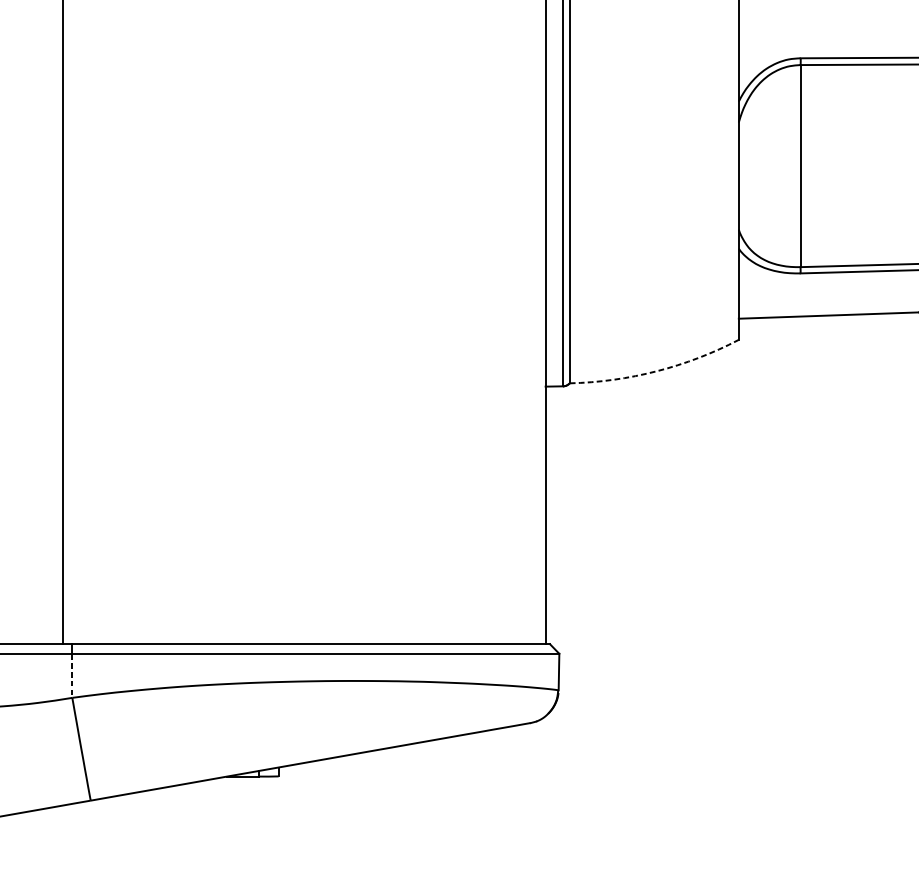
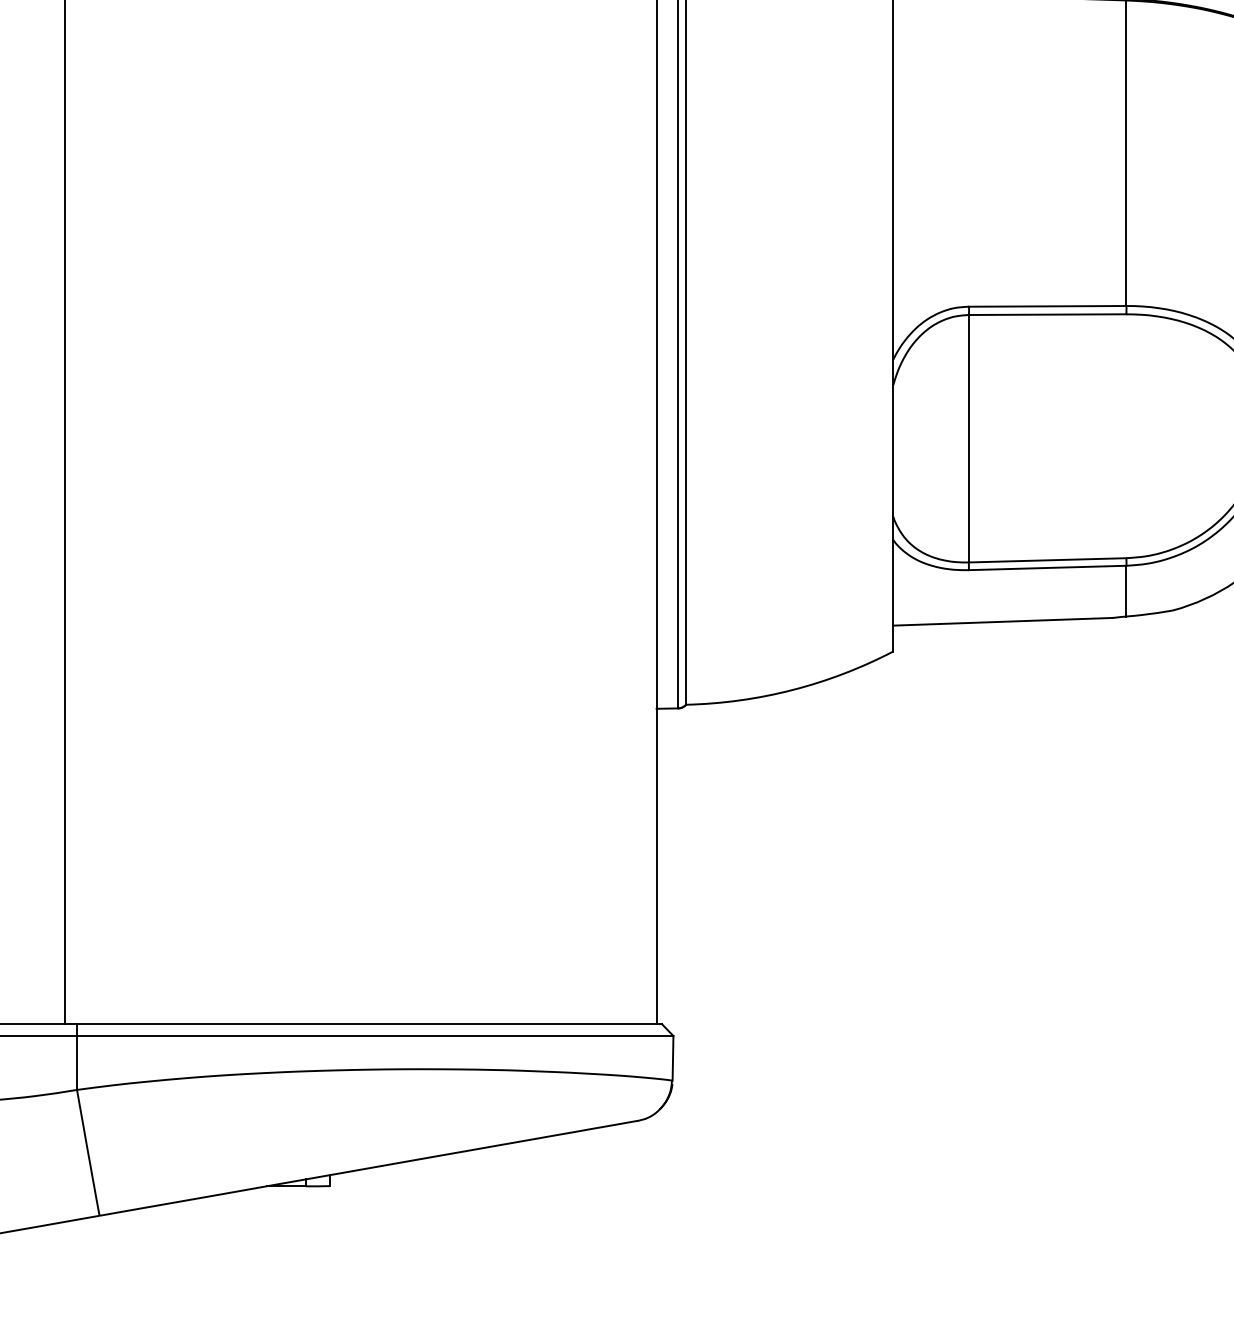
arc: (656, 370) -> (792, 689), dashed -> solid
line: (72, 675) -> (77, 1062), dashed -> solid

